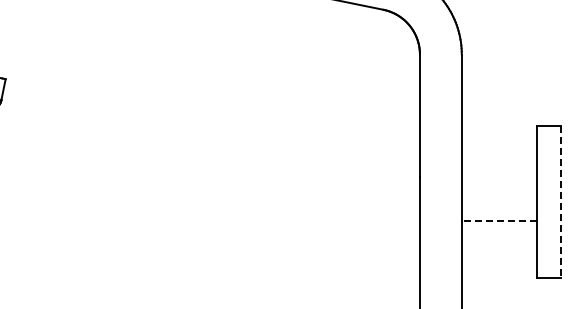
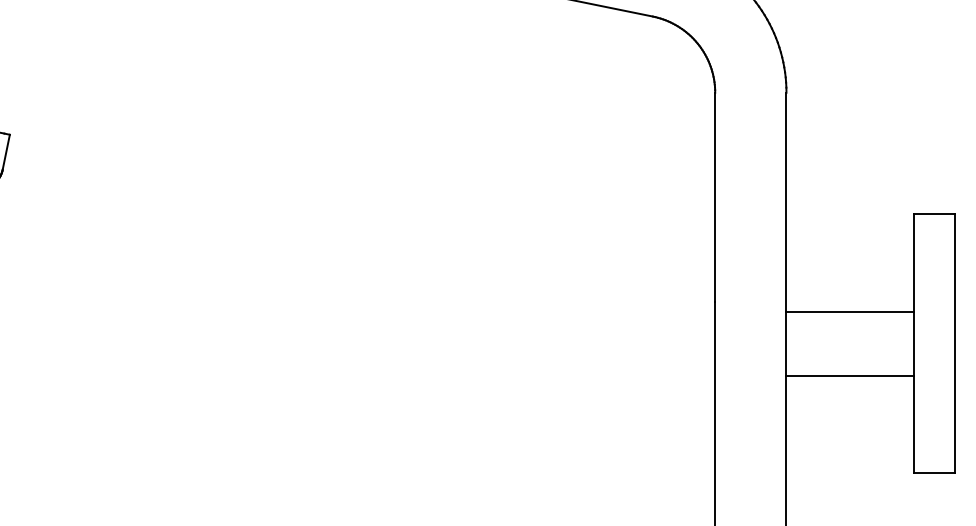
line: (498, 183) -> (848, 312), added
line: (560, 202) -> (954, 344), dashed -> solid
line: (499, 220) -> (850, 375), dashed -> solid

